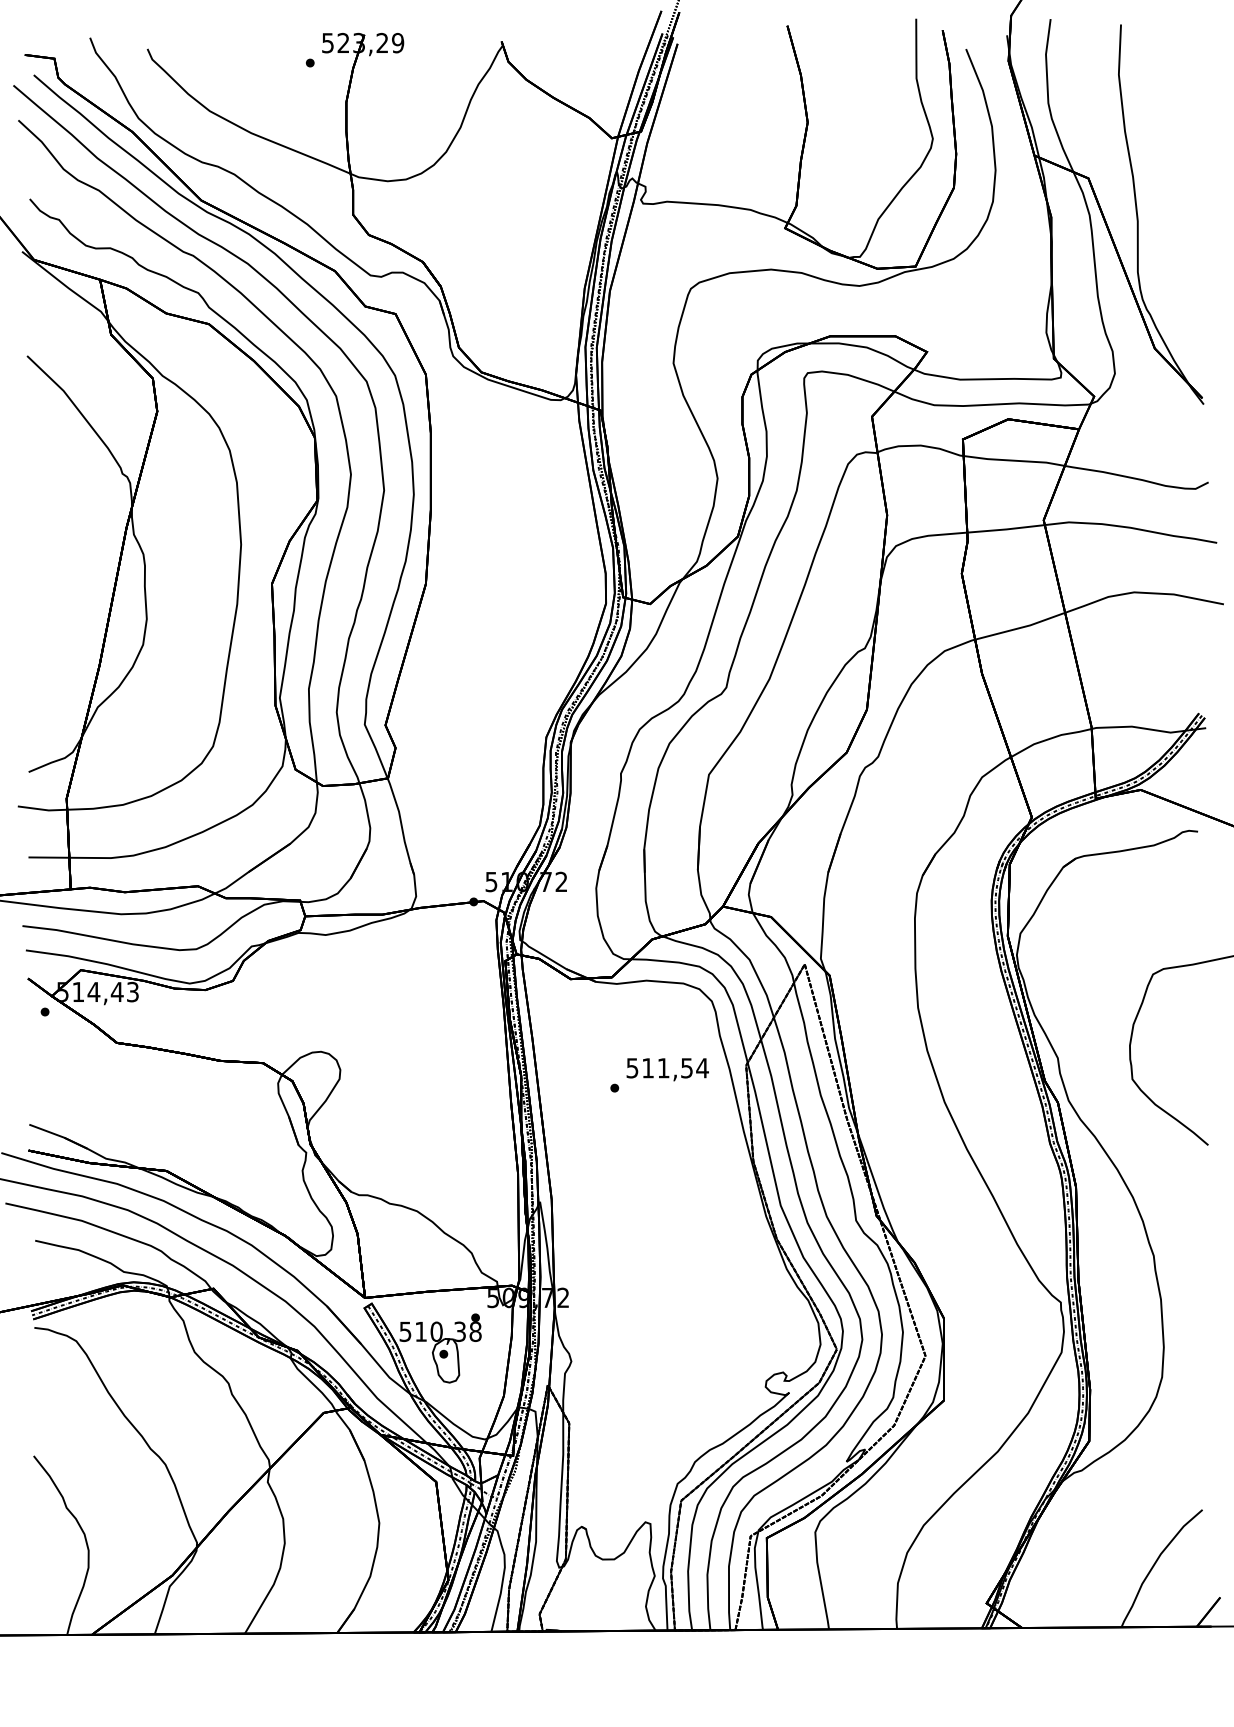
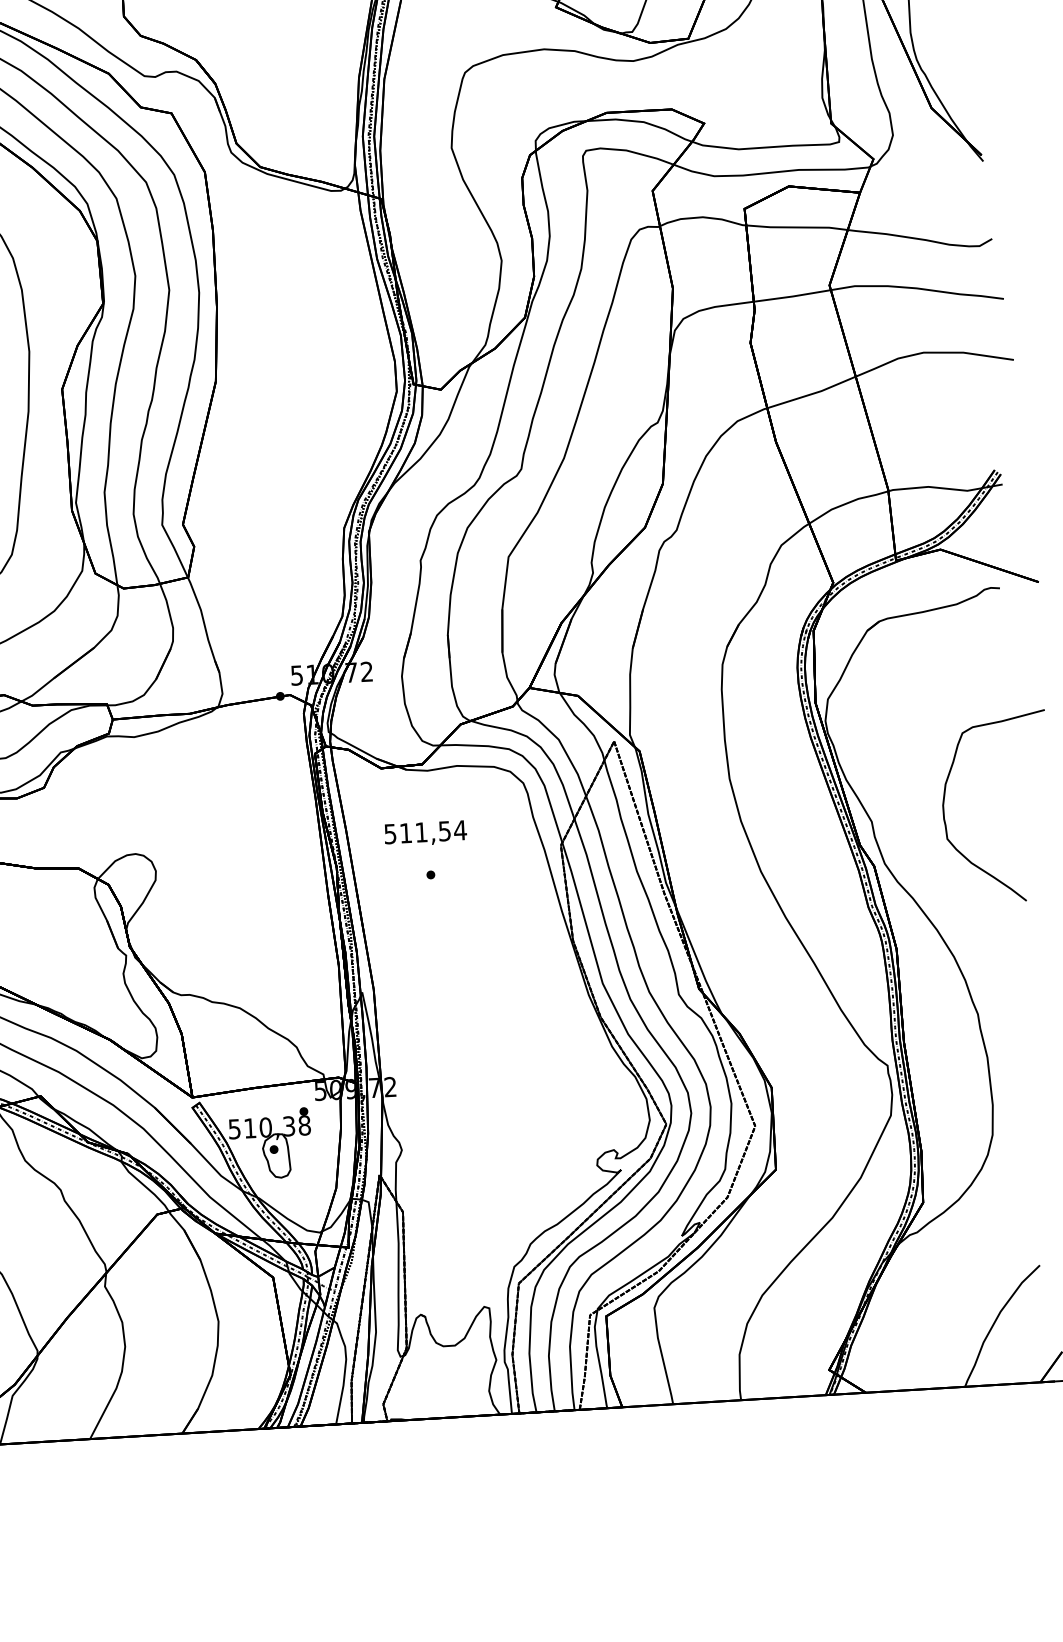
text: (667, 1069) -> (425, 833), moved

